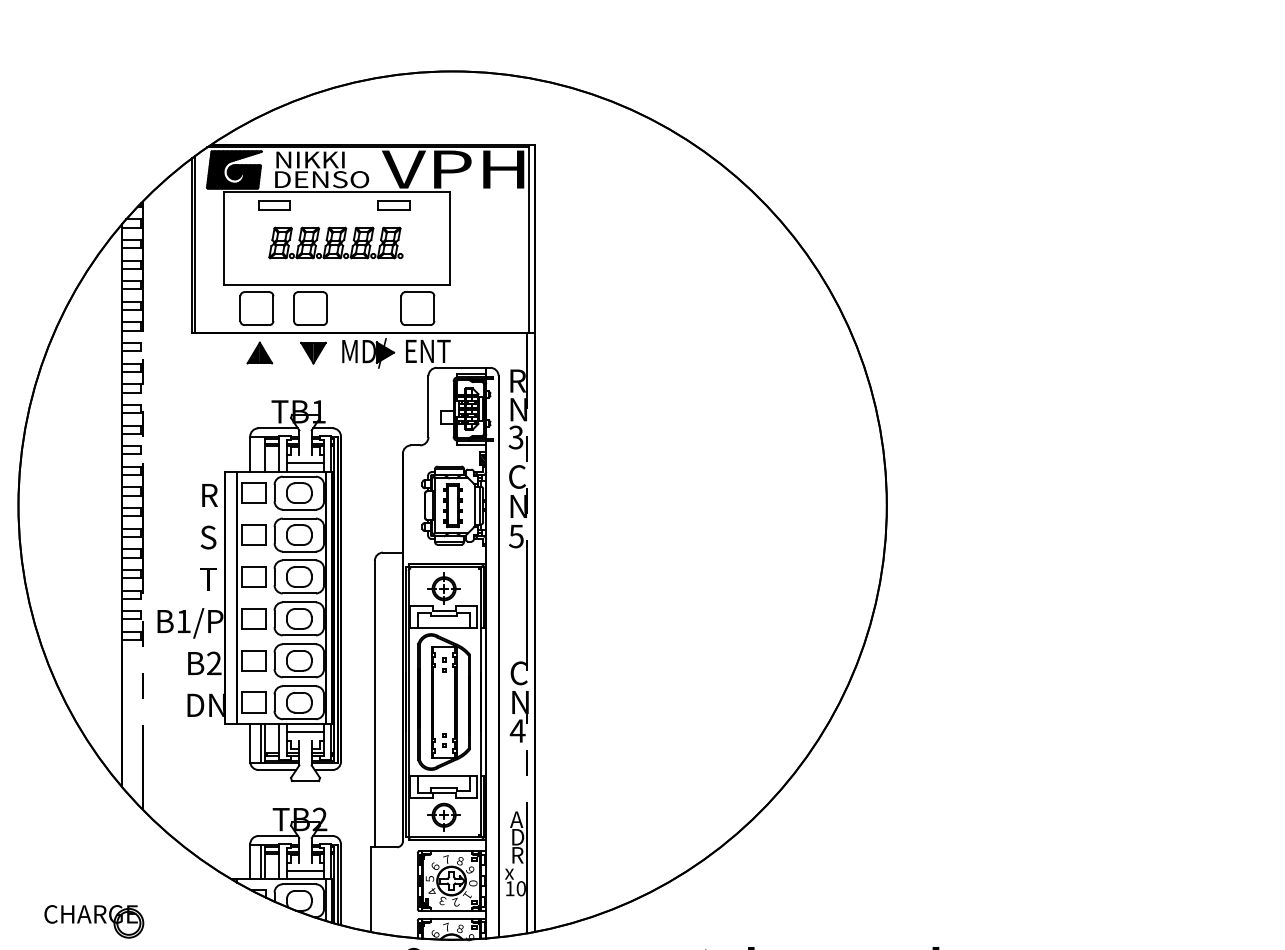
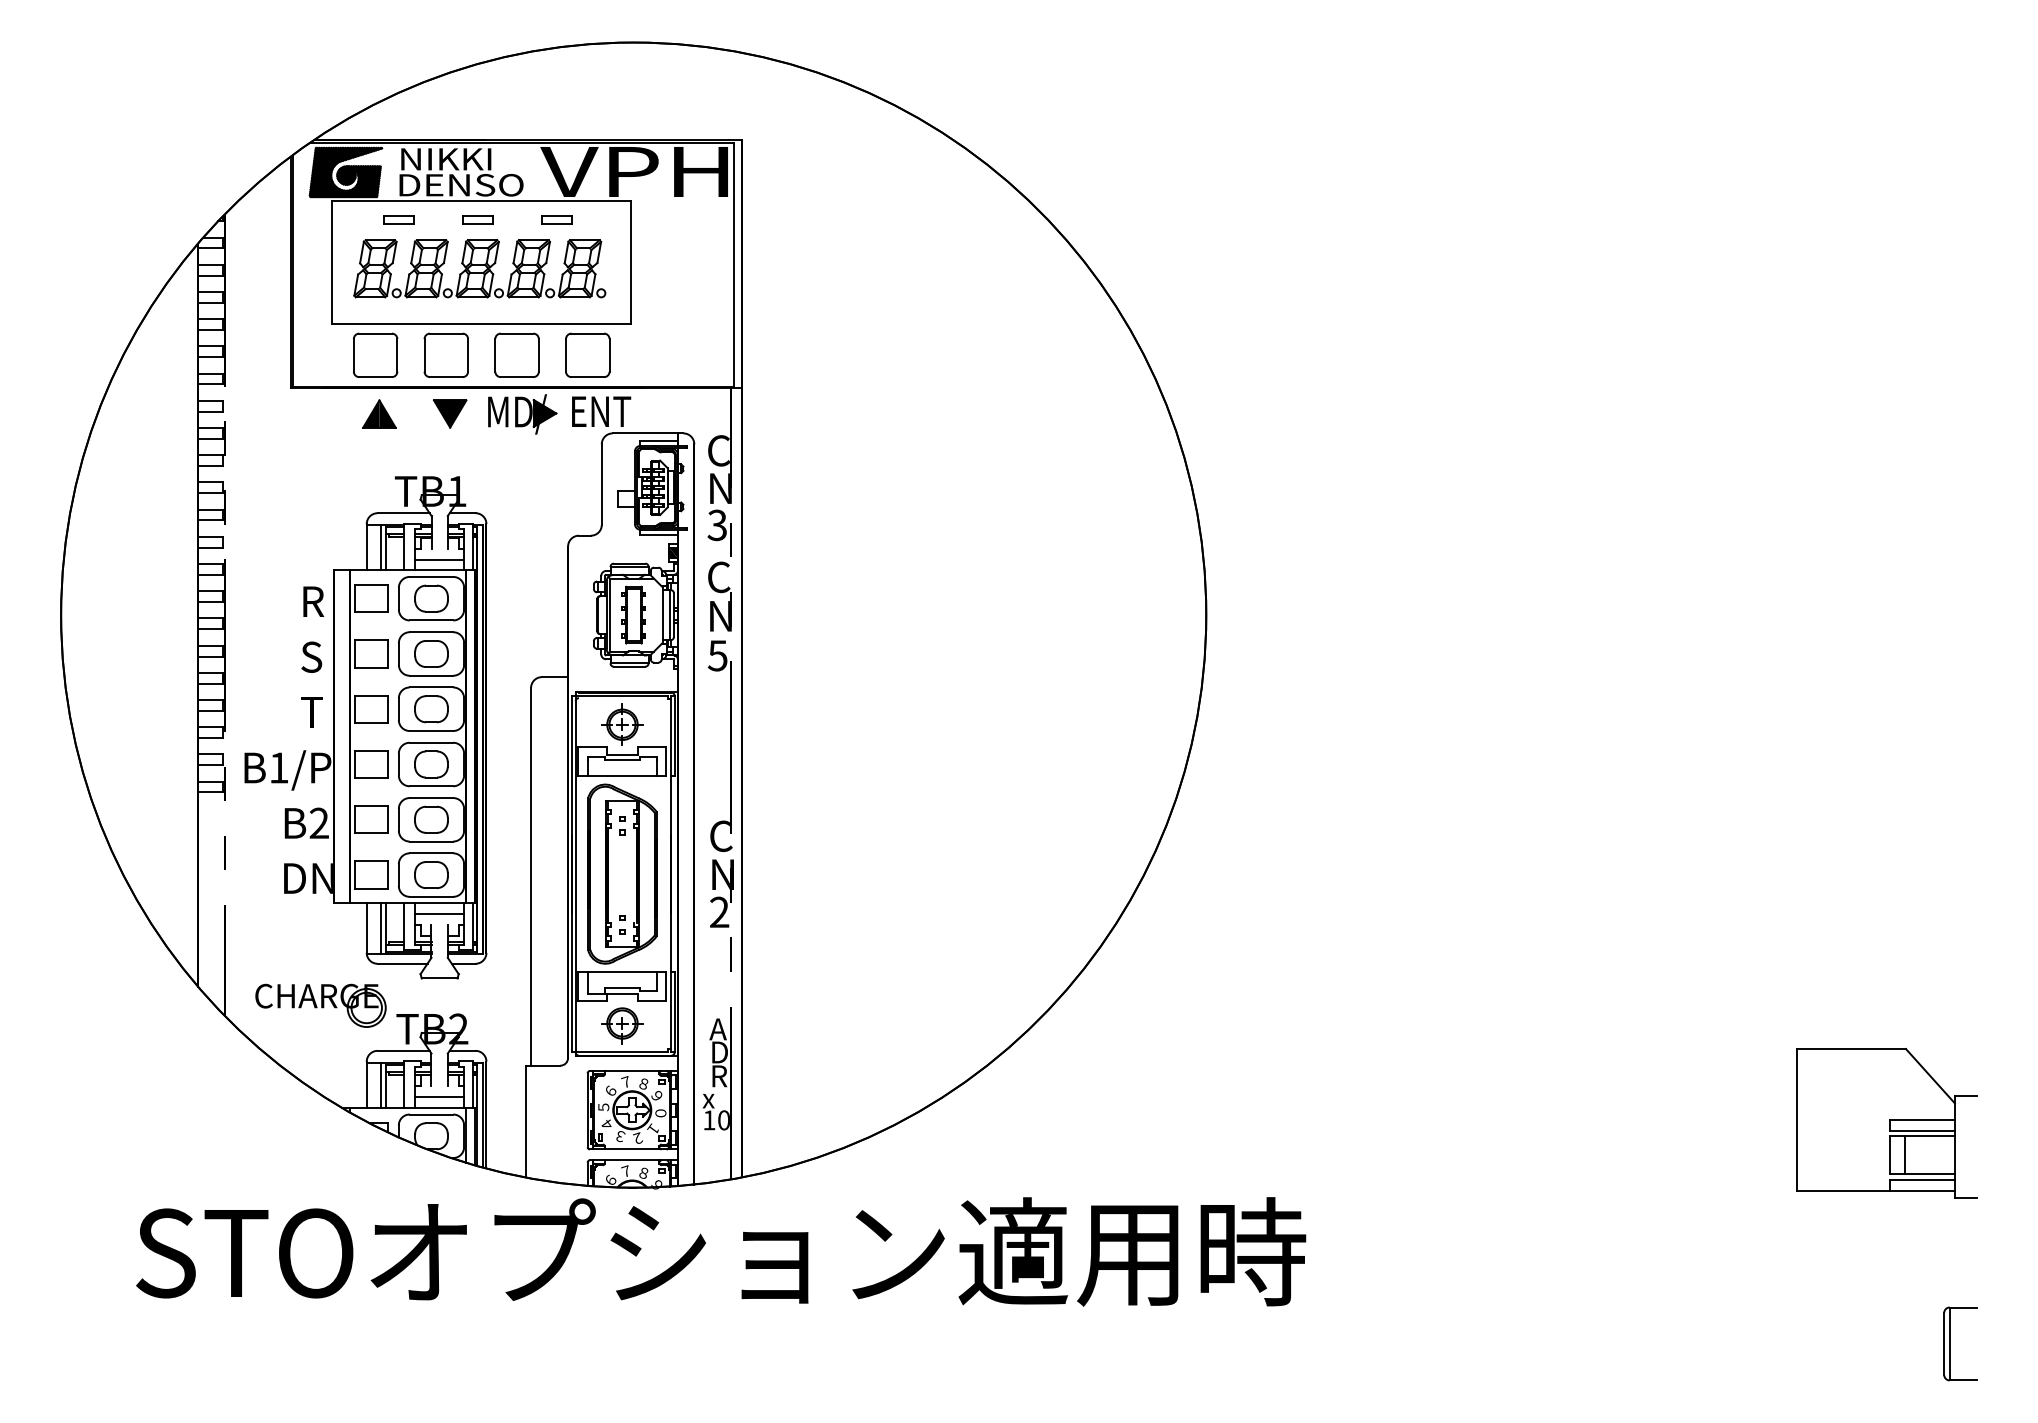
part: (274, 205) -> (398, 219), size x0.71
part: (334, 205) -> (477, 219), added
part: (394, 205) -> (556, 219), size x0.71
part: (335, 242) -> (479, 268), size x1.43
part: (363, 307) -> (516, 354), added
text: (516, 380) -> (718, 450), R -> C
line: (260, 454) -> (380, 547), added
text: (517, 730) -> (719, 911), 4 -> 2
part: (93, 921) -> (320, 1005), moved

